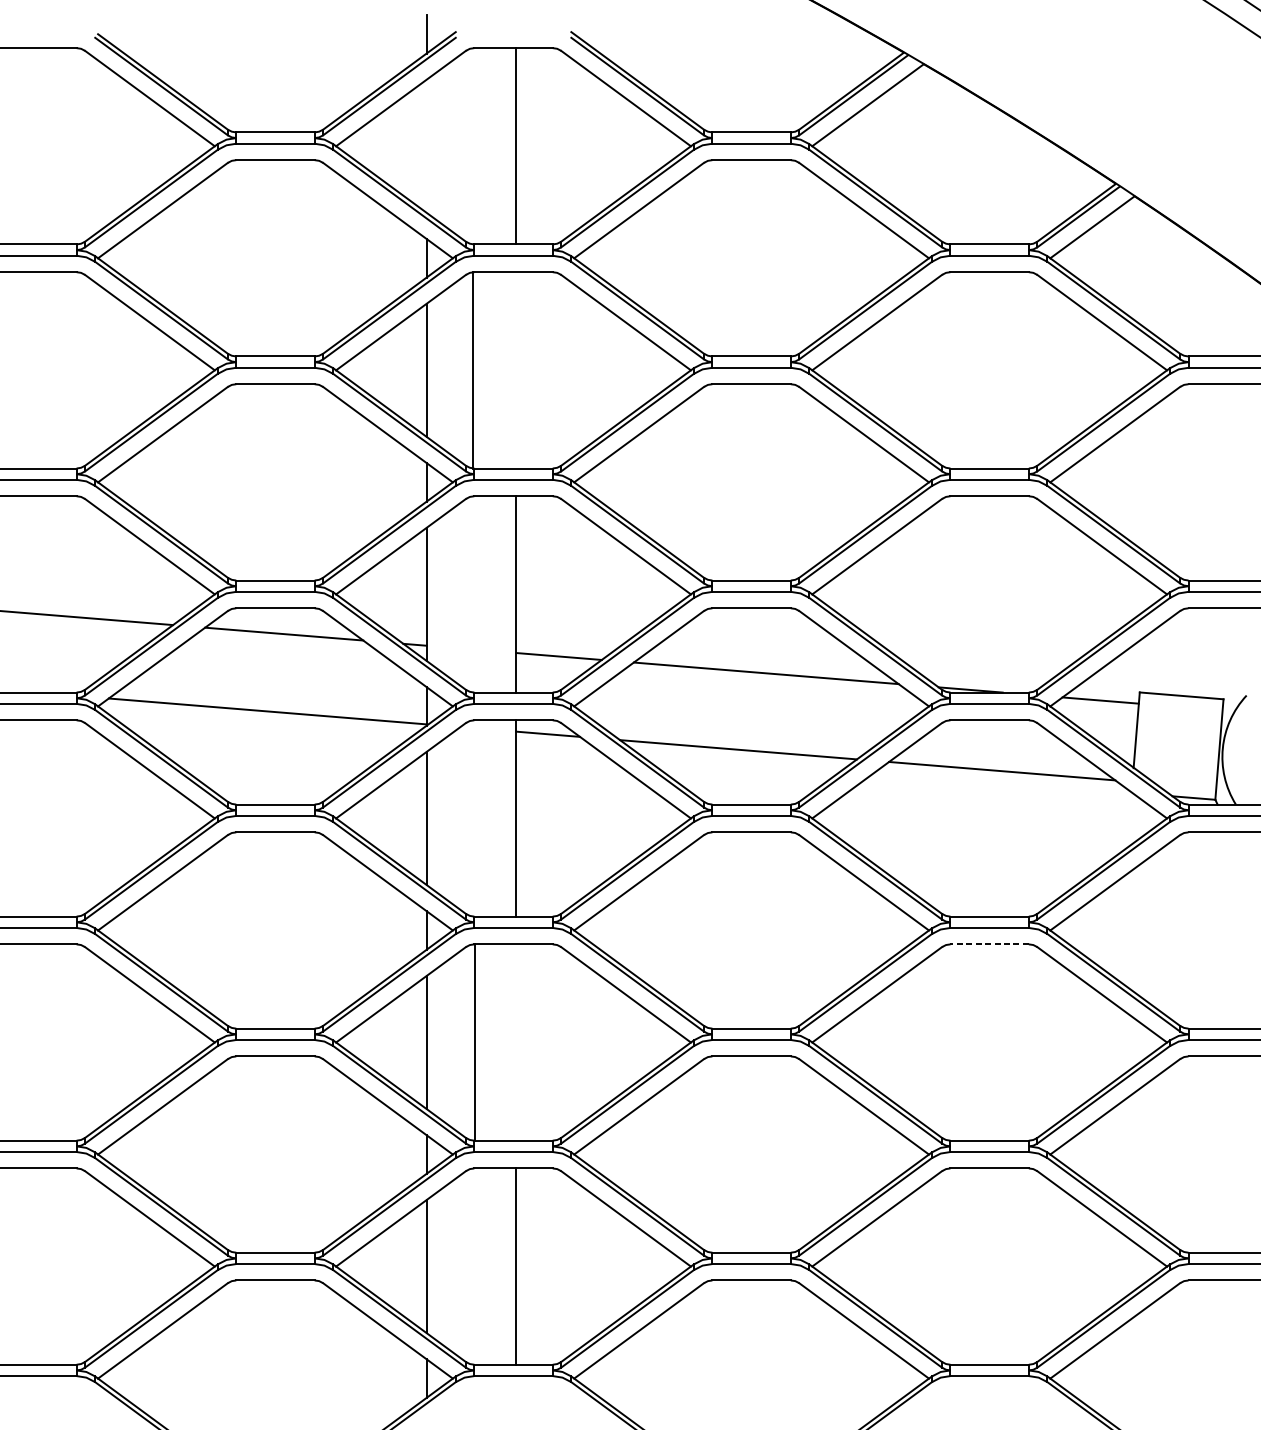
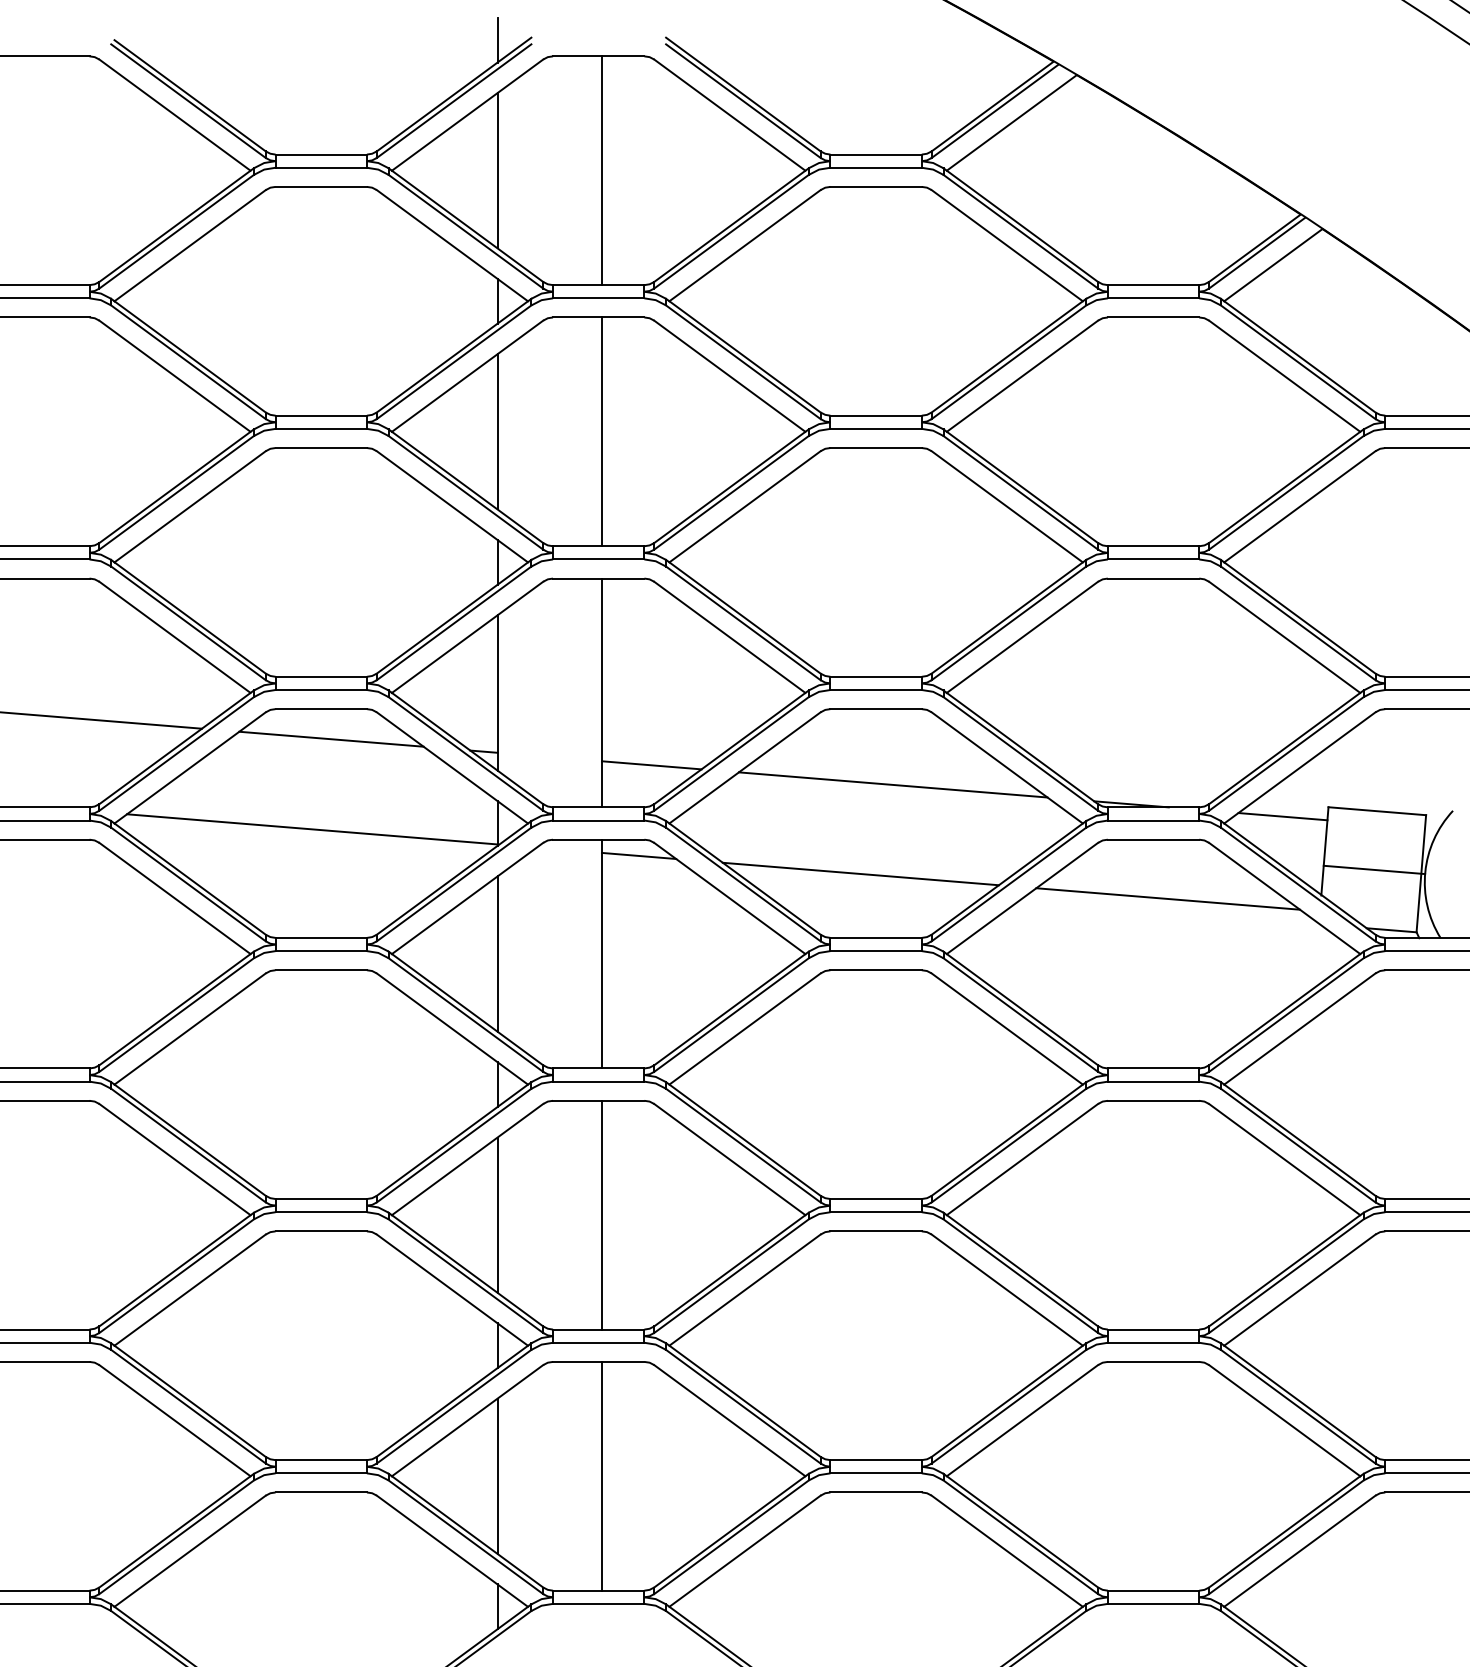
line: (426, 146) -> (497, 170), added
line: (472, 370) -> (601, 431), moved
line: (1179, 745) -> (1374, 869), added
line: (989, 944) -> (1153, 1100), dashed -> solid
line: (474, 1041) -> (601, 1214), moved

